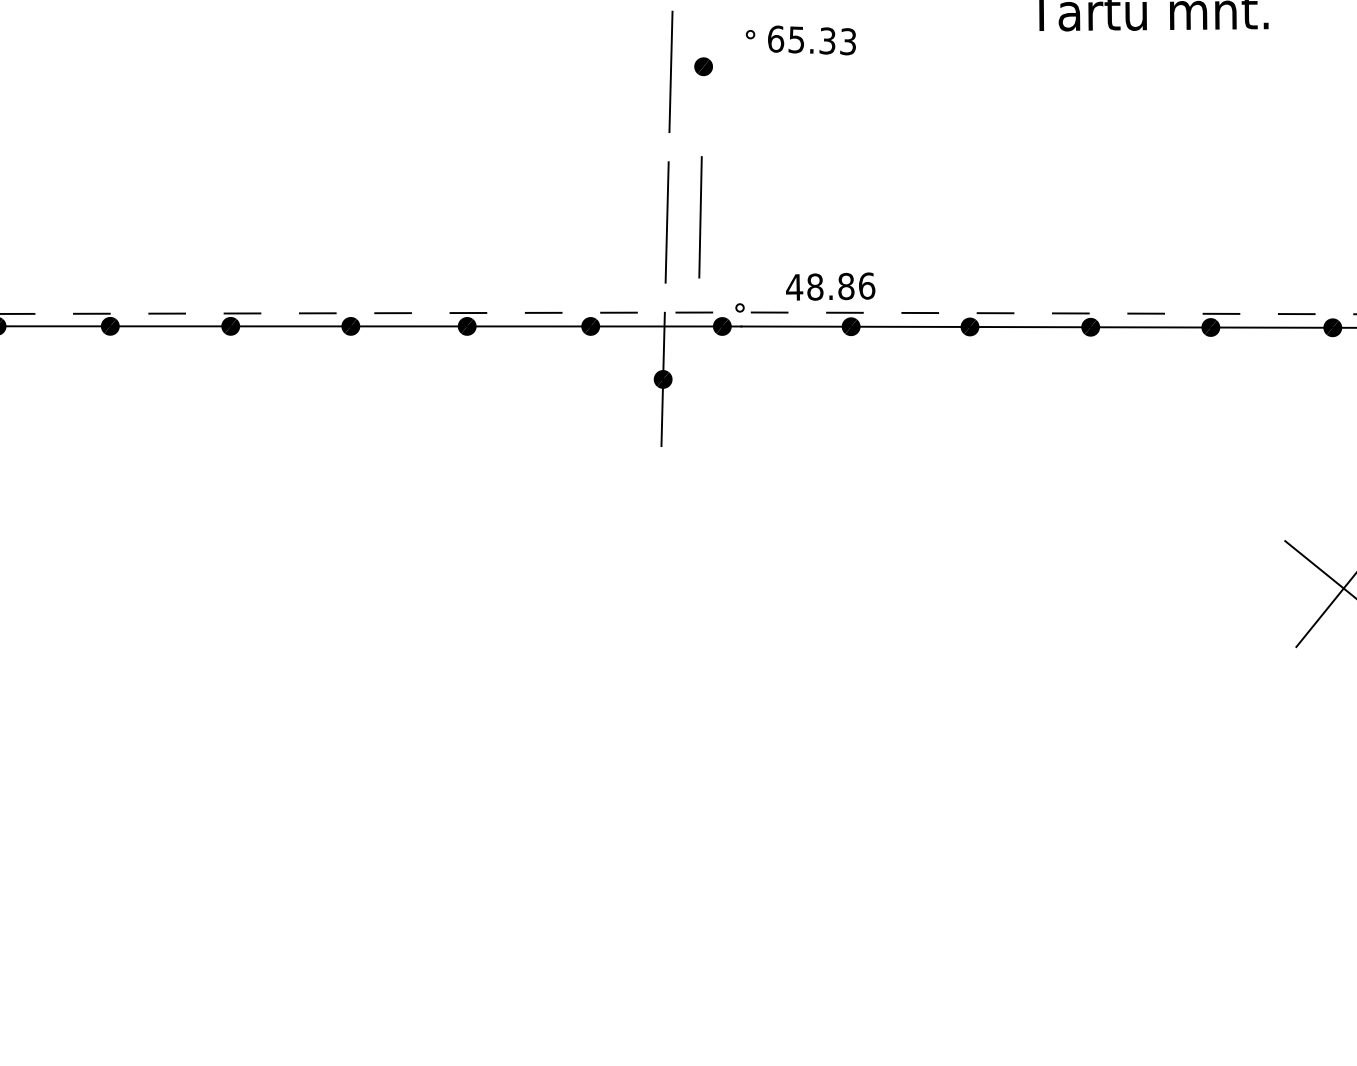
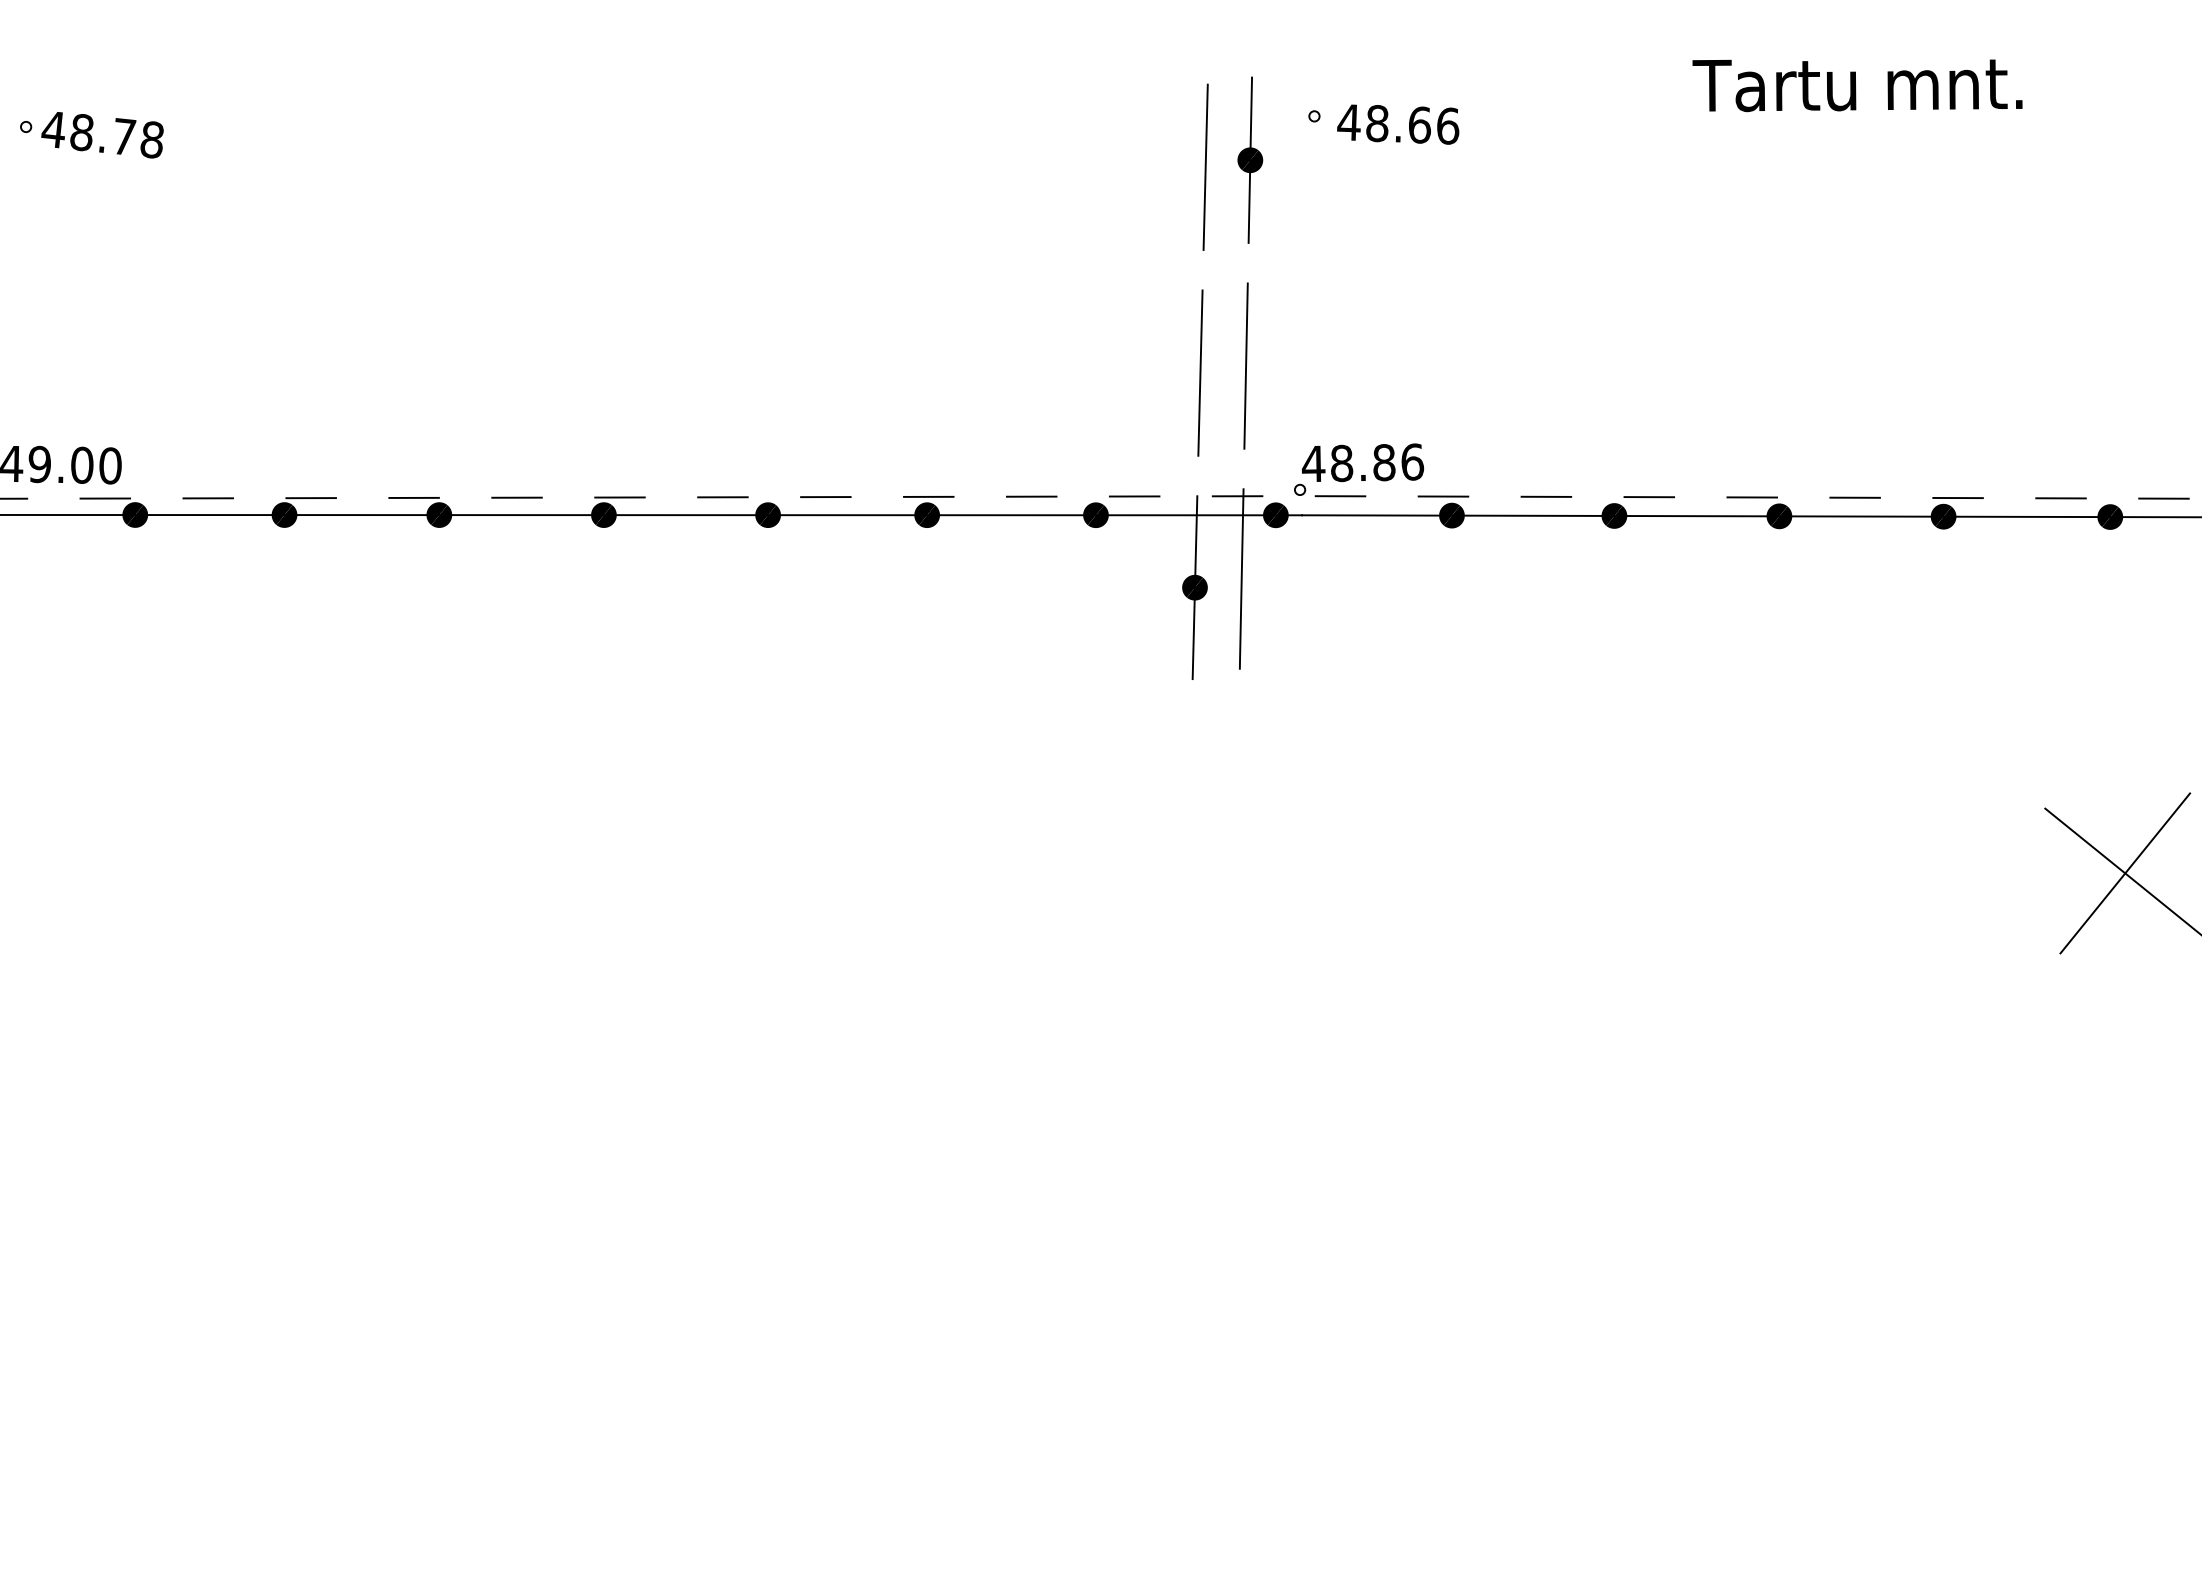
text: (812, 40) -> (1398, 124), 65.33 -> 48.66
line: (703, 66) -> (1250, 159), added
text: (830, 286) -> (1362, 462), moved
line: (697, 372) -> (1241, 578), added

